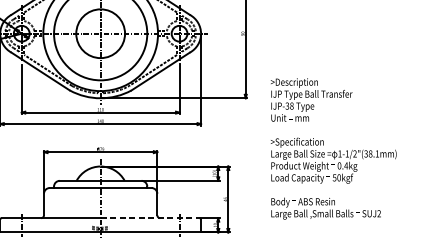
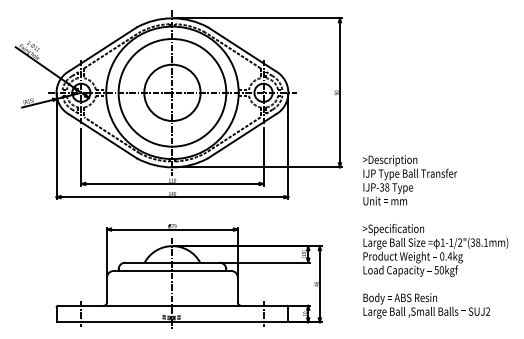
text: (333, 148) -> (435, 236), moved
line: (150, 217) -> (230, 305), dashed -> solid

